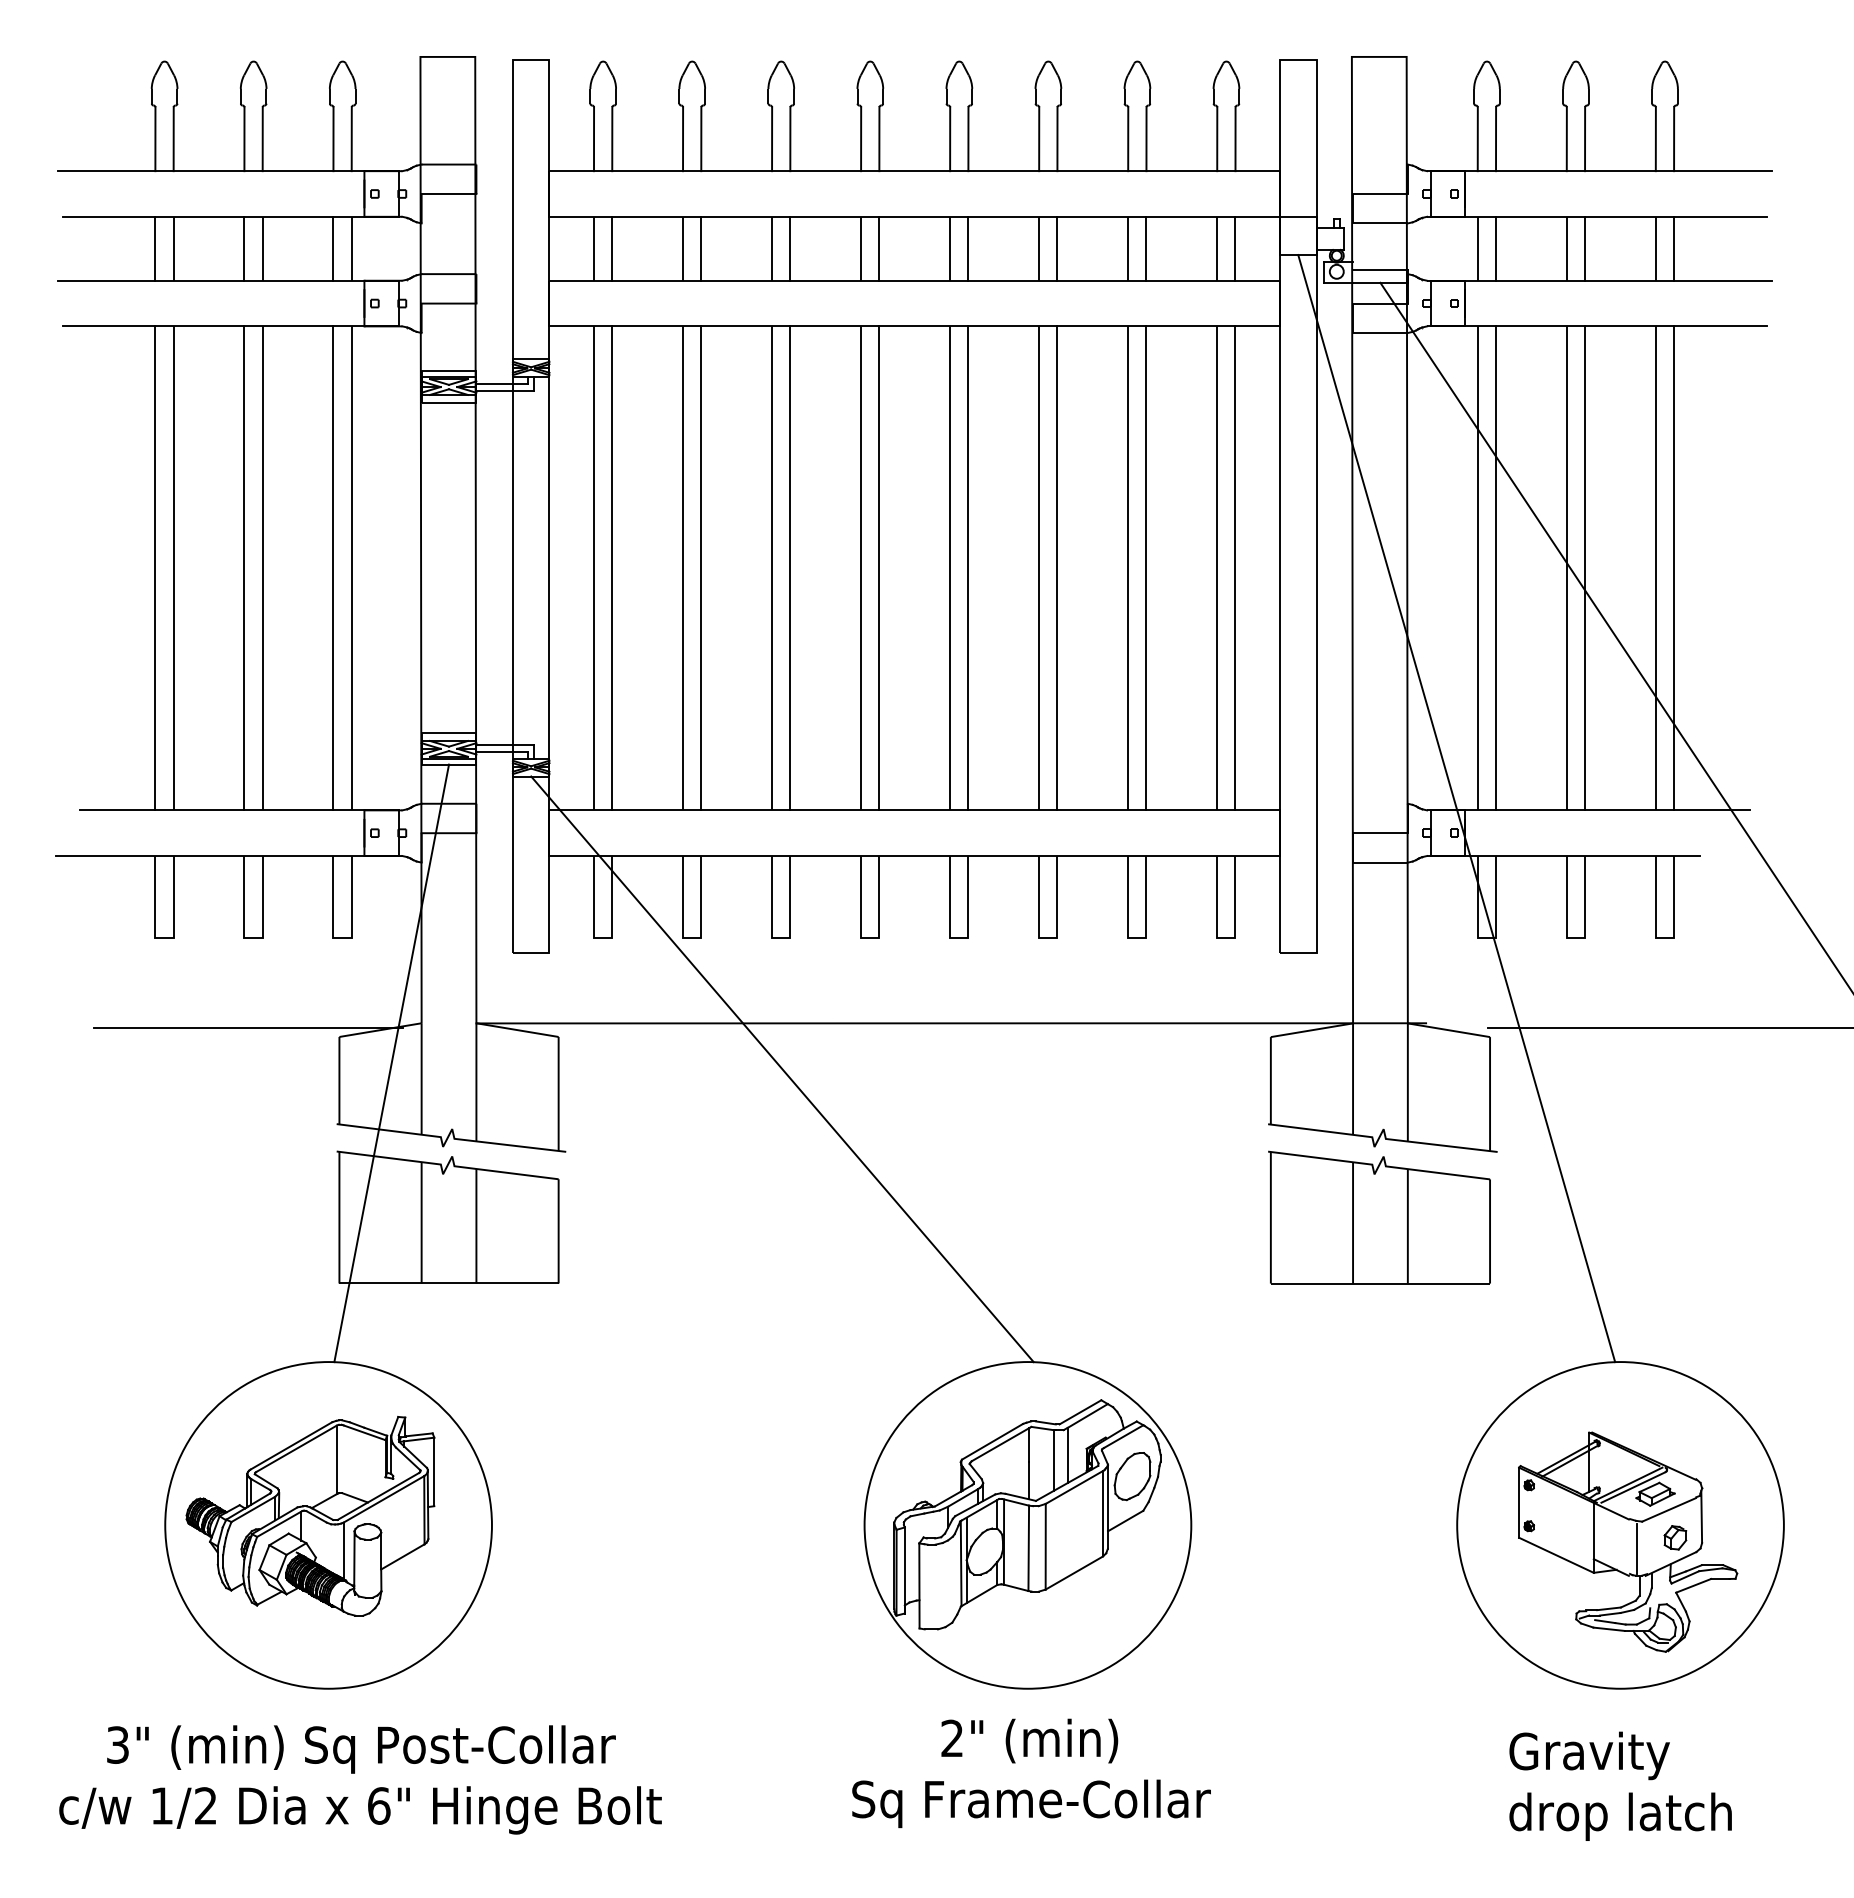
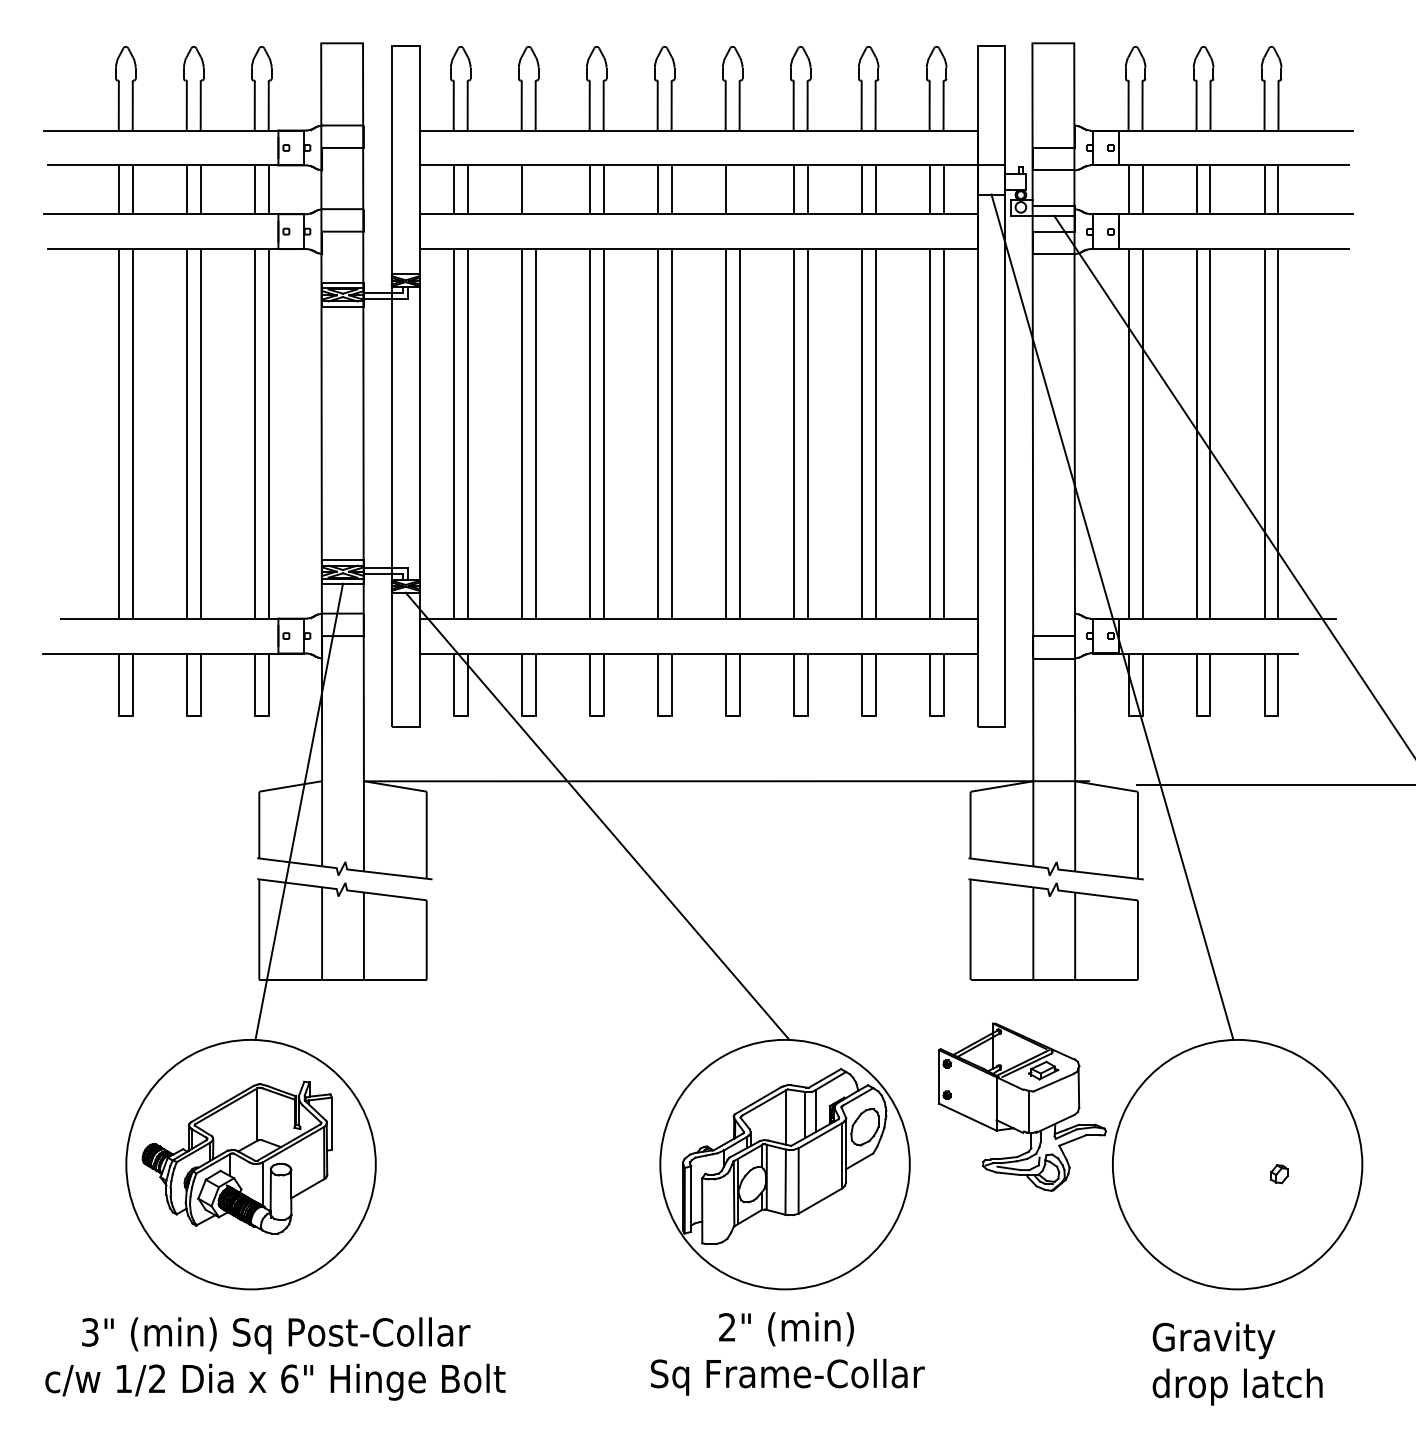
line: (701, 248) -> (535, 189), removed
line: (968, 248) -> (739, 189), removed
line: (248, 1027) -> (189, 784), removed
part: (1628, 1541) -> (1022, 1106), moved

